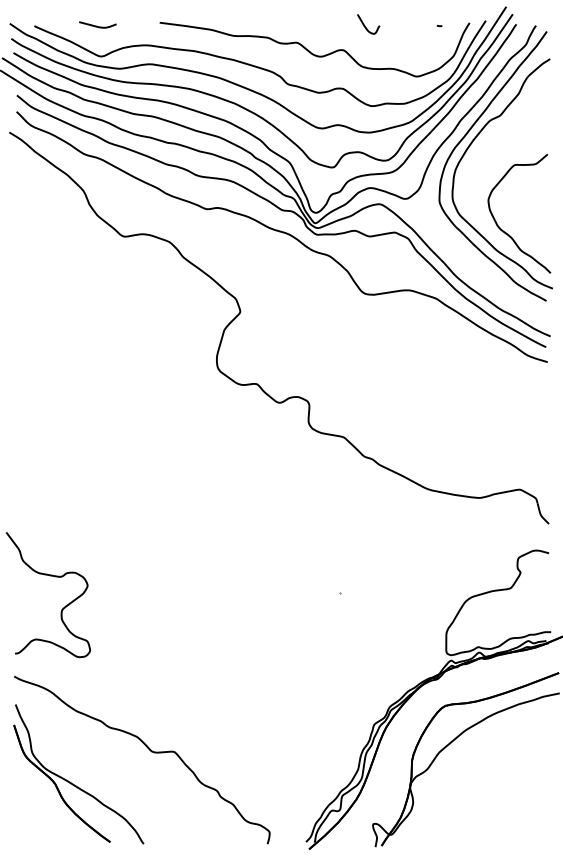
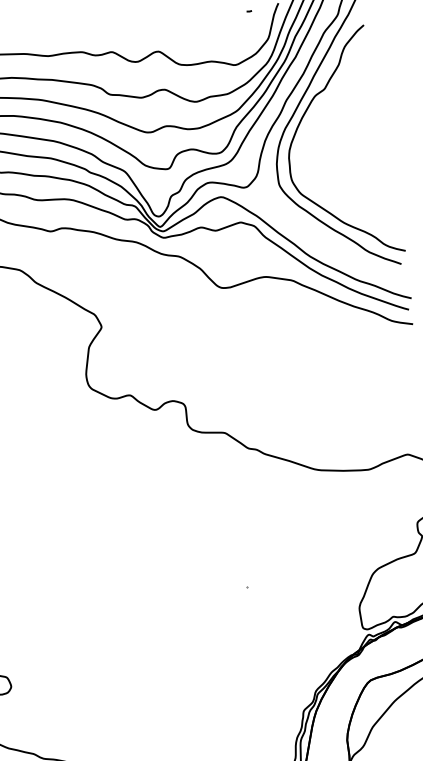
curve: (365, 25) -> (176, 23), removed
curve: (505, 231) -> (349, 202), removed

